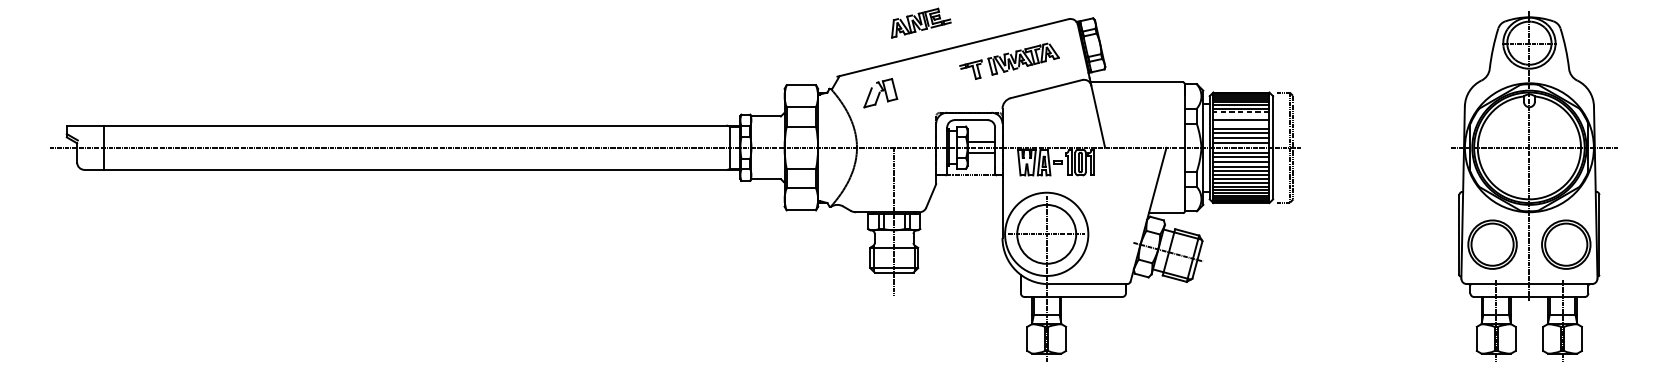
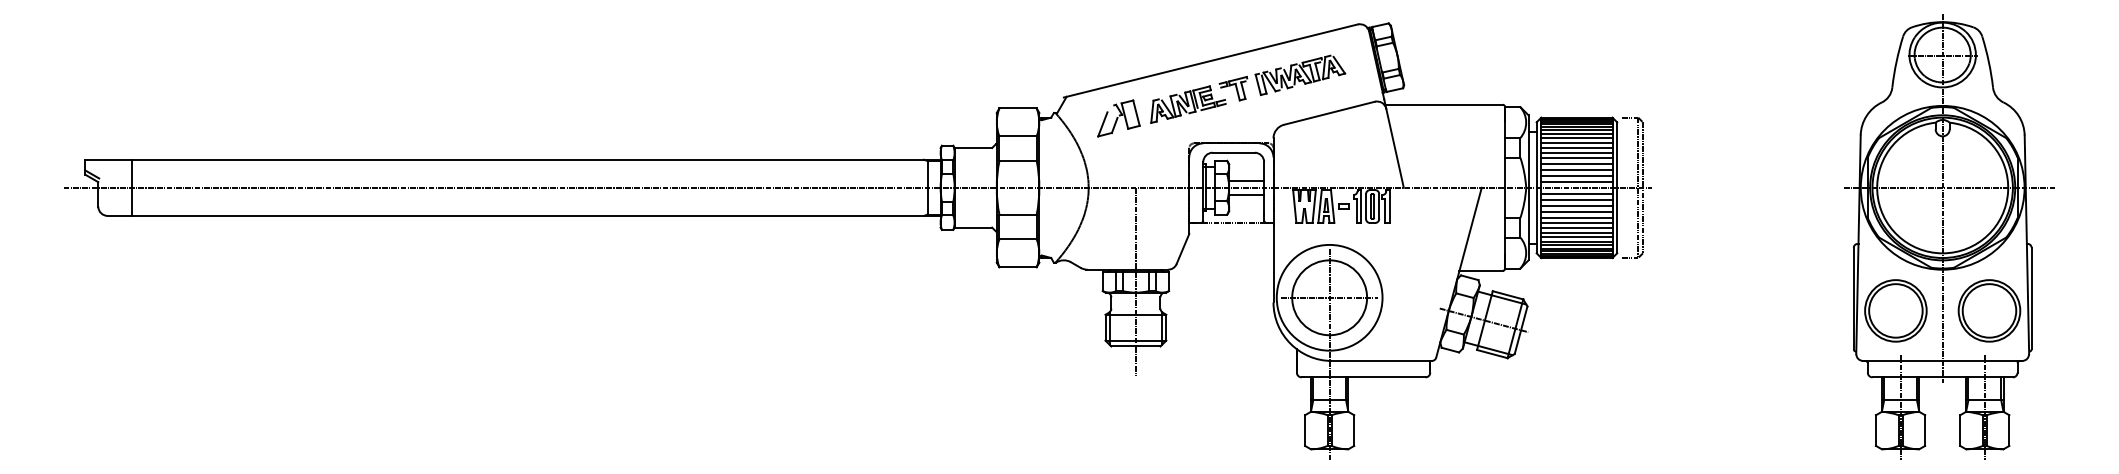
part: (921, 23) -> (1188, 104), moved
line: (1241, 112) -> (1576, 142), dashed -> solid
line: (1241, 116) -> (1576, 147), added
line: (1241, 124) -> (1576, 158), added

